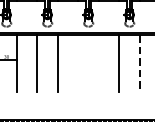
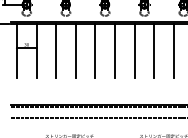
line: (78, 63) -> (95, 51), added
line: (99, 63) -> (115, 51), added
line: (140, 63) -> (154, 51), dashed -> solid

